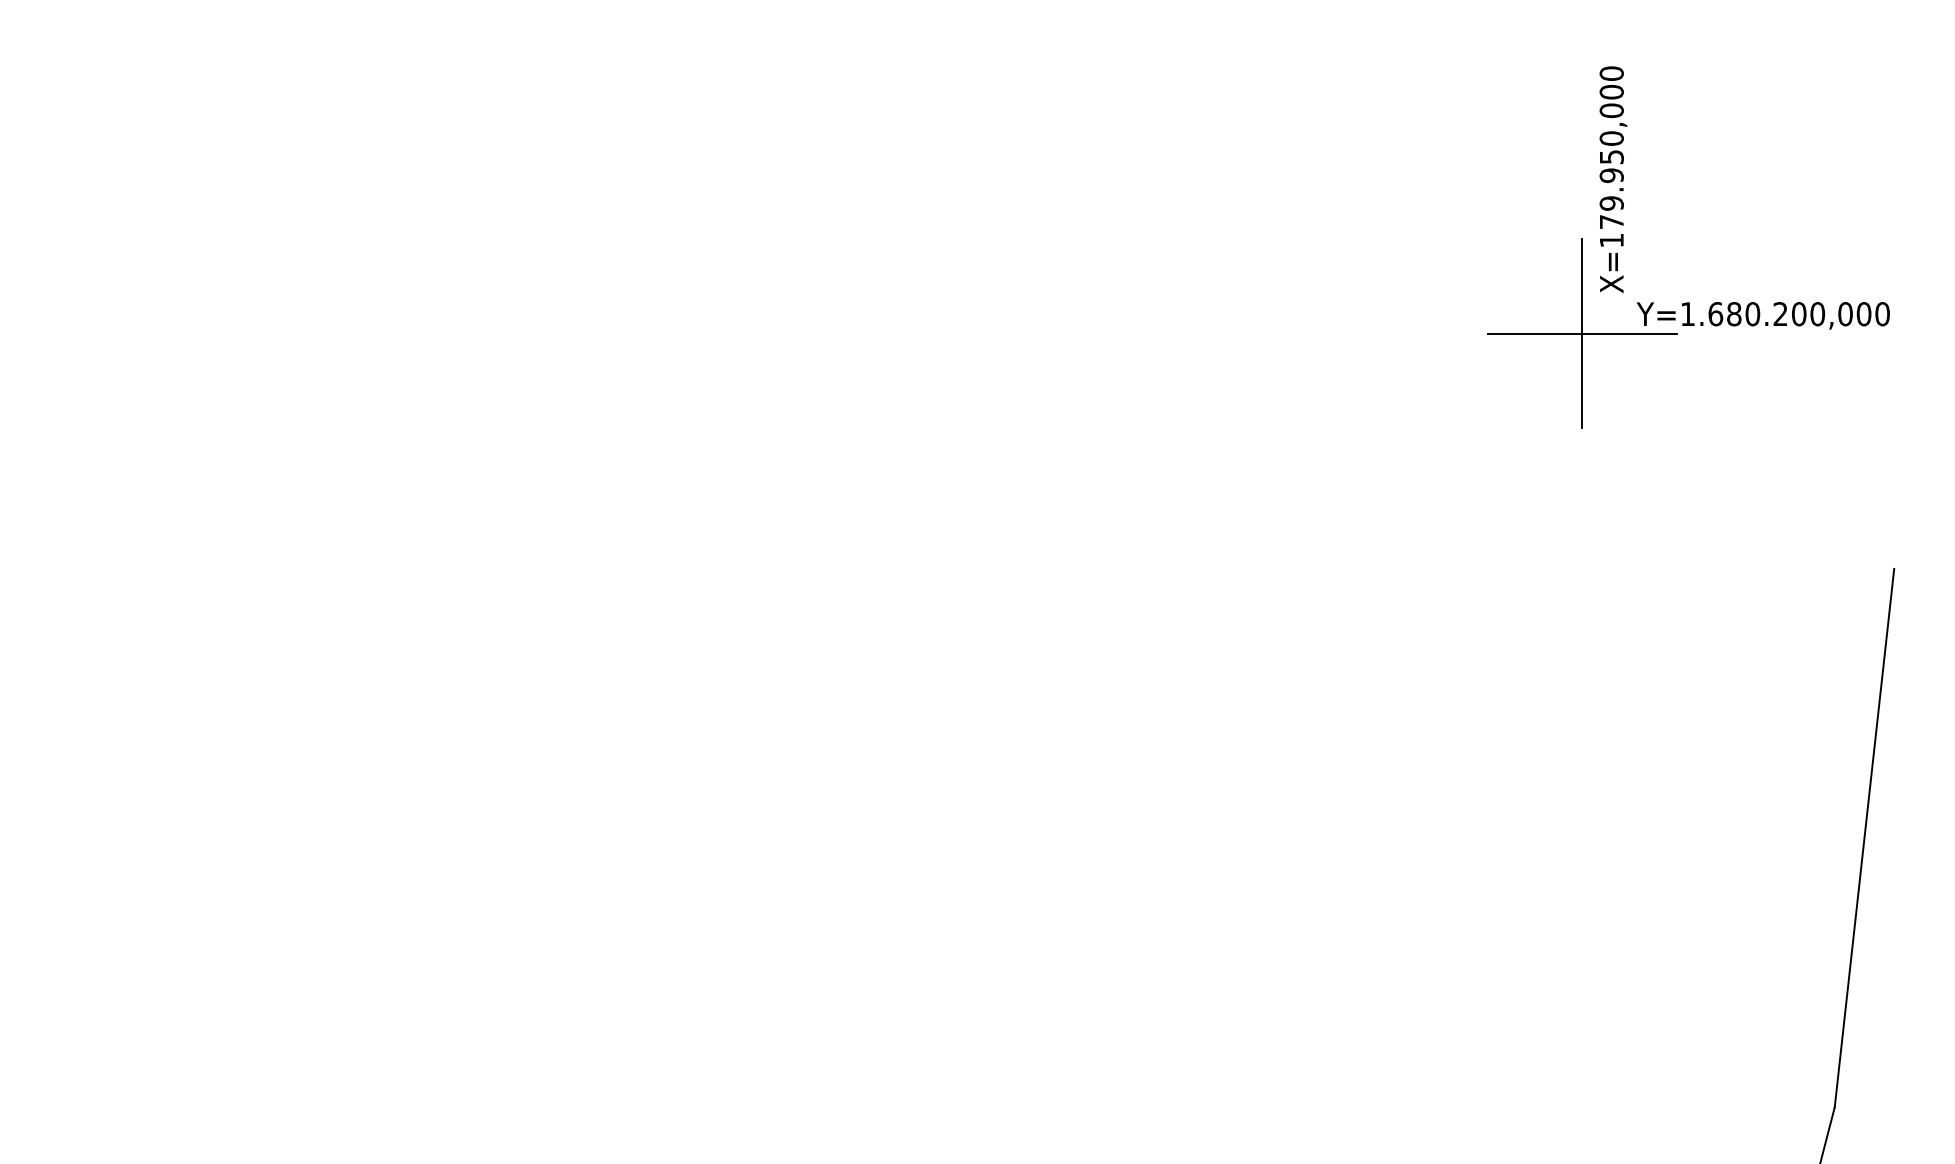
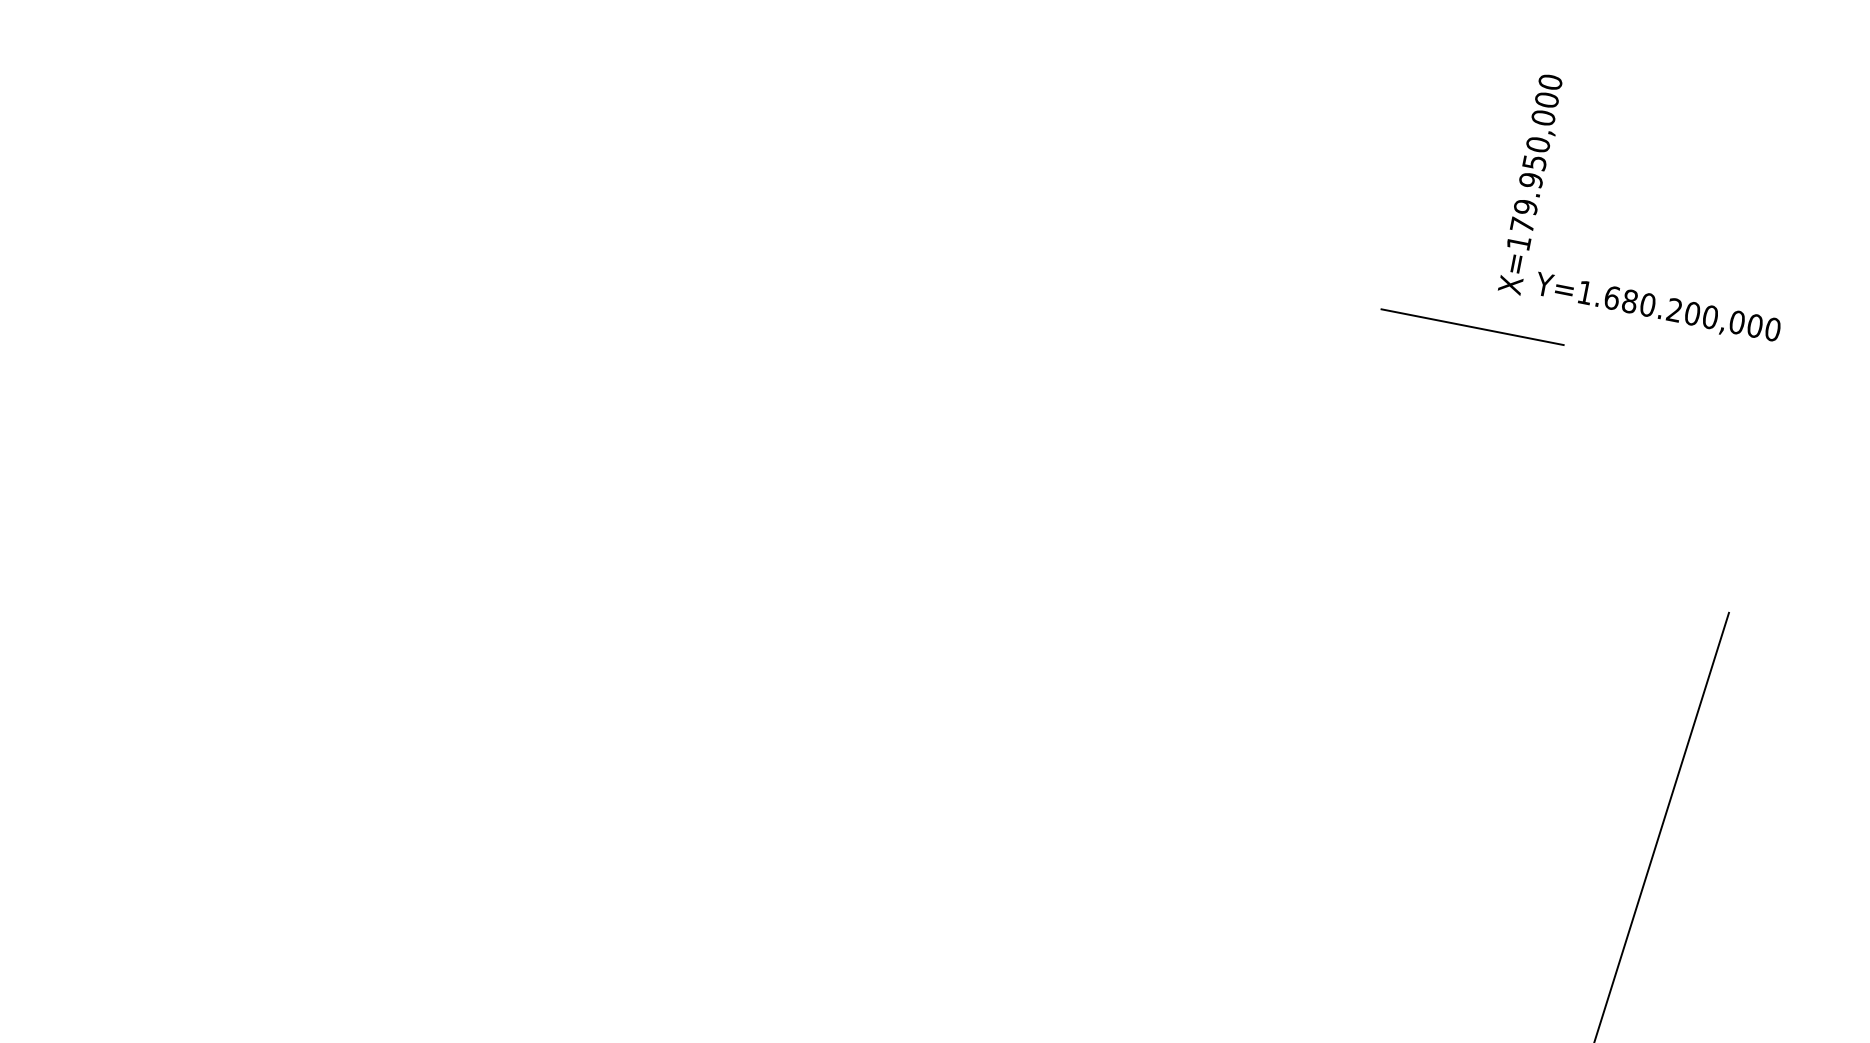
text: (1762, 315) -> (1656, 308), moved
line: (1581, 333) -> (1472, 326), removed

